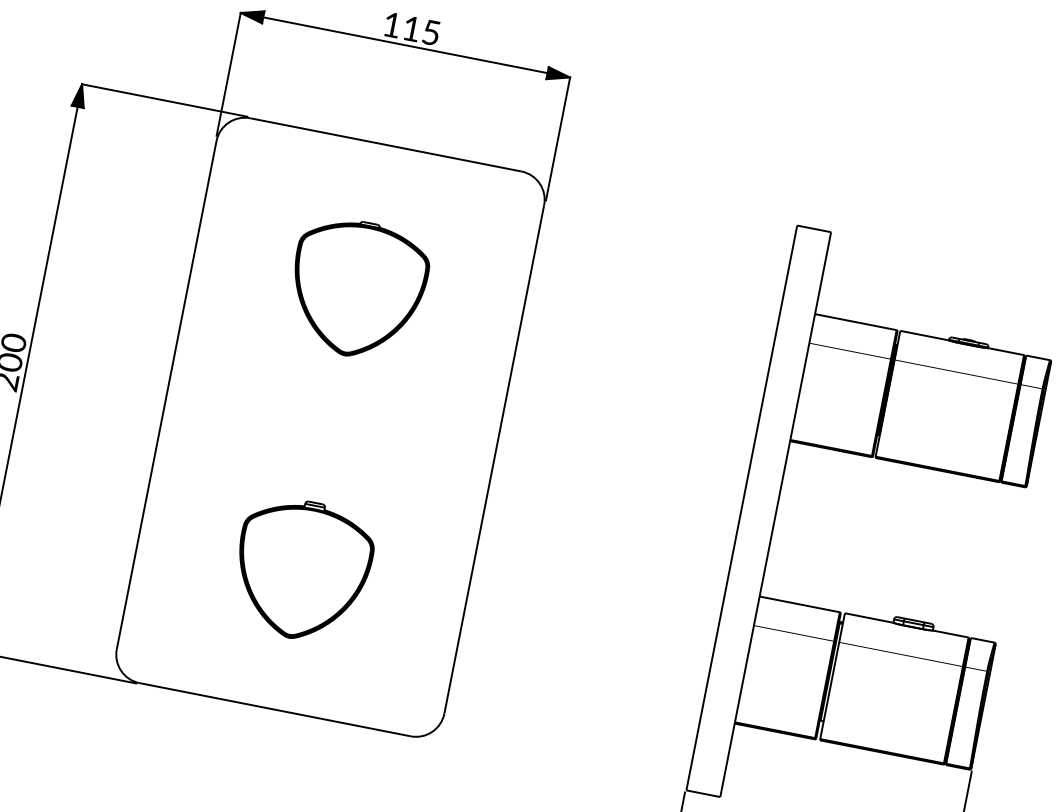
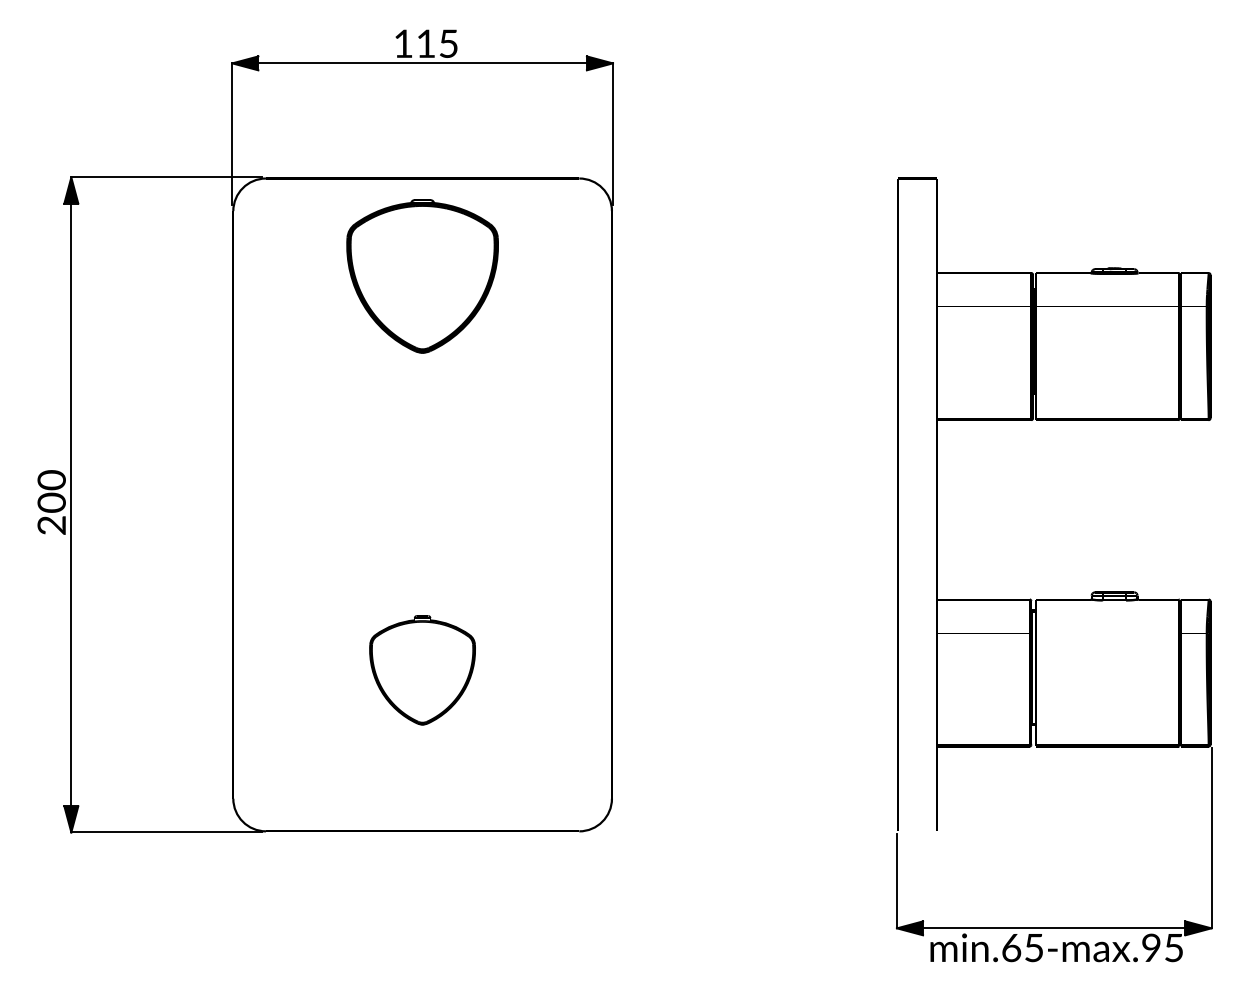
part: (357, 289) -> (422, 276), moved
part: (302, 570) -> (422, 670), size x0.7
fill: (900, 653) -> (1106, 632), removed
fill: (703, 793) -> (917, 831), removed

